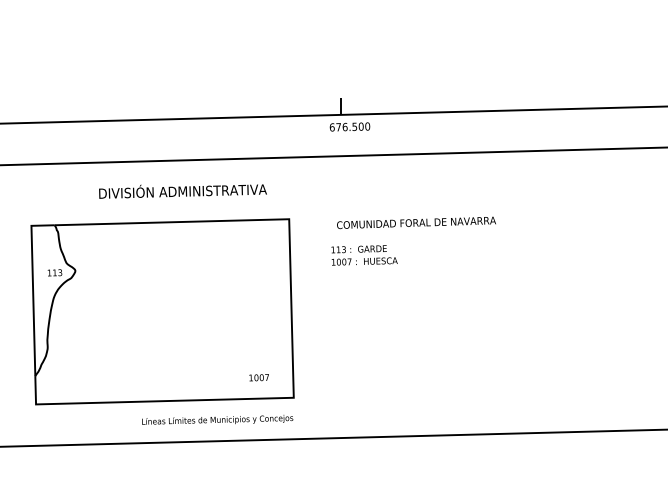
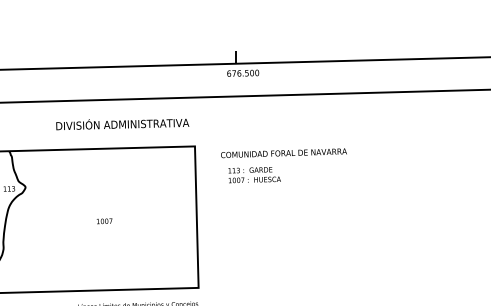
text: (182, 191) -> (122, 124), moved
text: (416, 222) -> (283, 152), moved
text: (258, 377) -> (104, 221), moved

